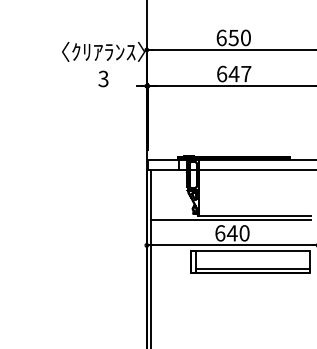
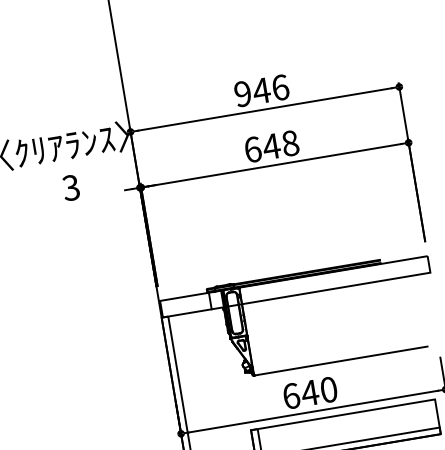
text: (233, 37) -> (261, 90), 650 -> 946
text: (246, 73) -> (290, 142), 647 -> 648
line: (231, 220) -> (305, 373), removed

